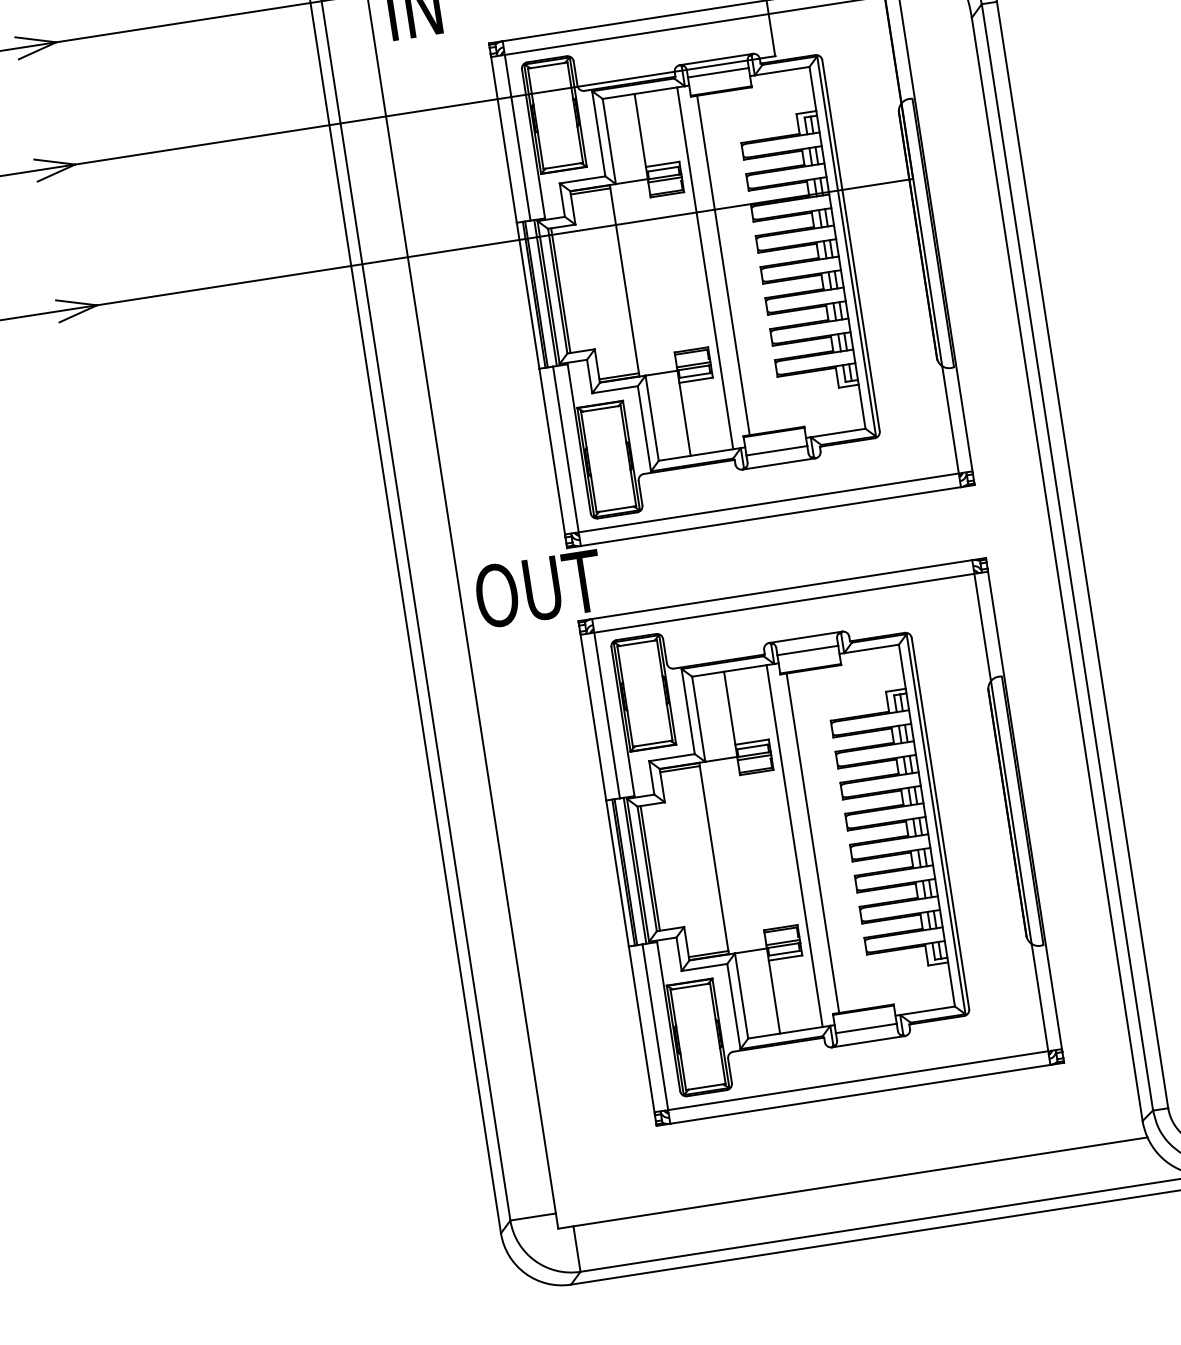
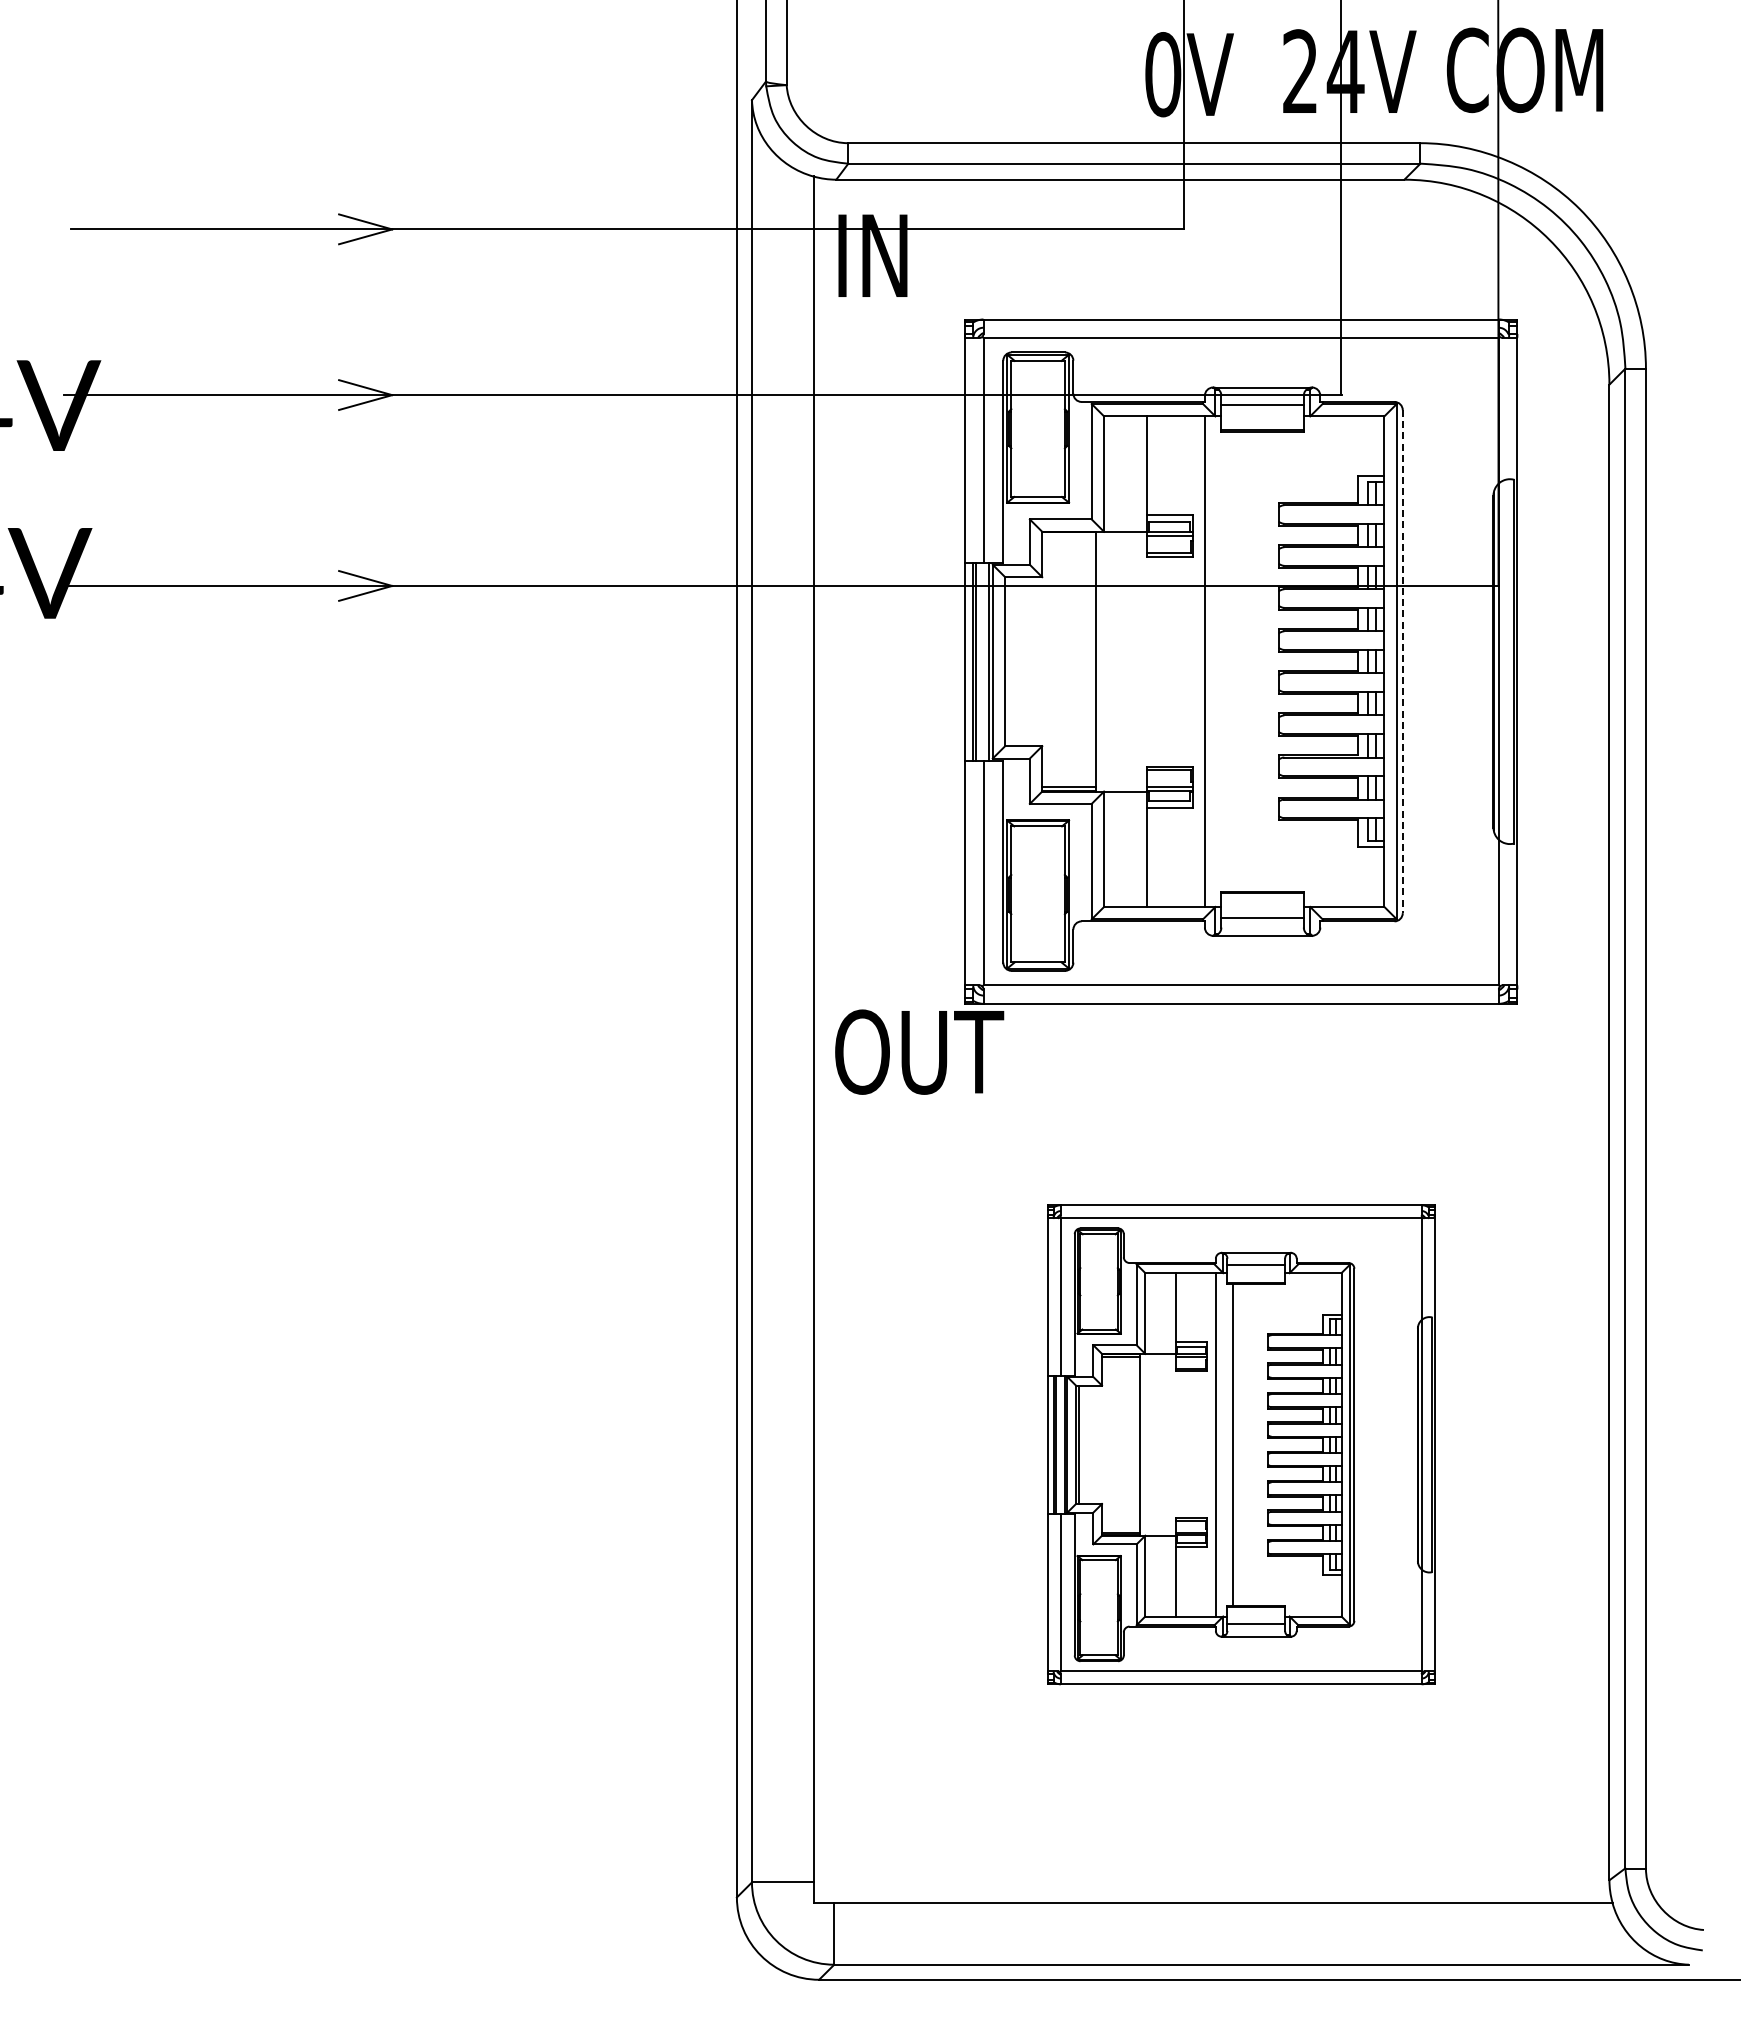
line: (590, 191) -> (1068, 536), removed
line: (850, 246) -> (1402, 662), solid -> dashed
line: (723, 265) -> (1229, 661), removed
line: (560, 290) -> (1009, 661), removed
part: (821, 841) -> (1241, 1444), size x0.7

